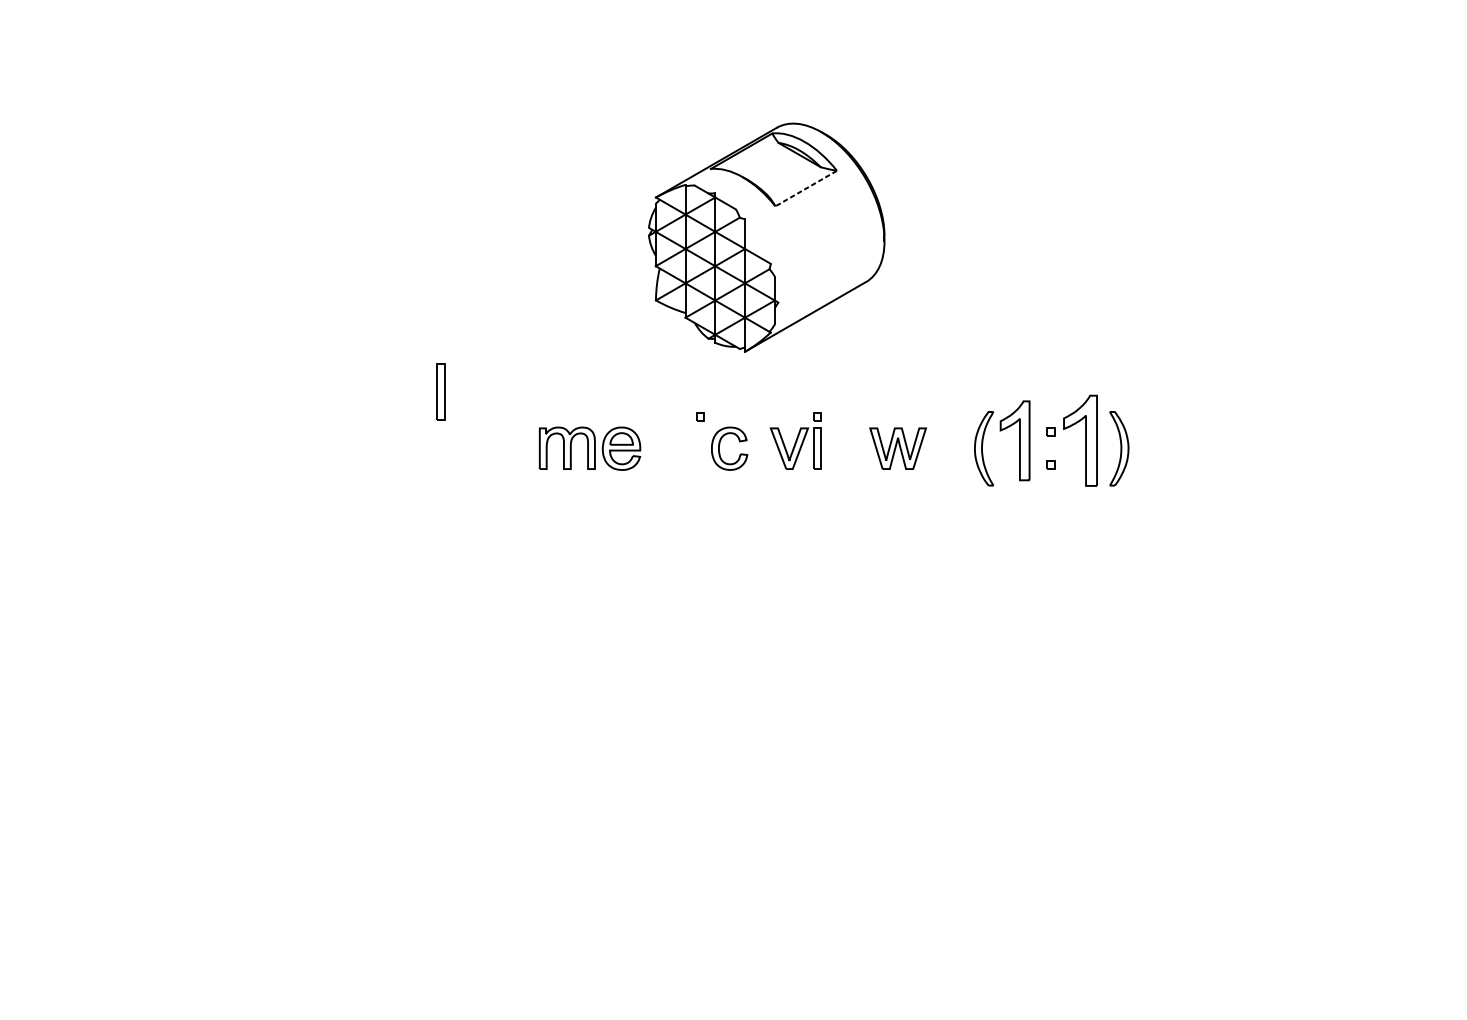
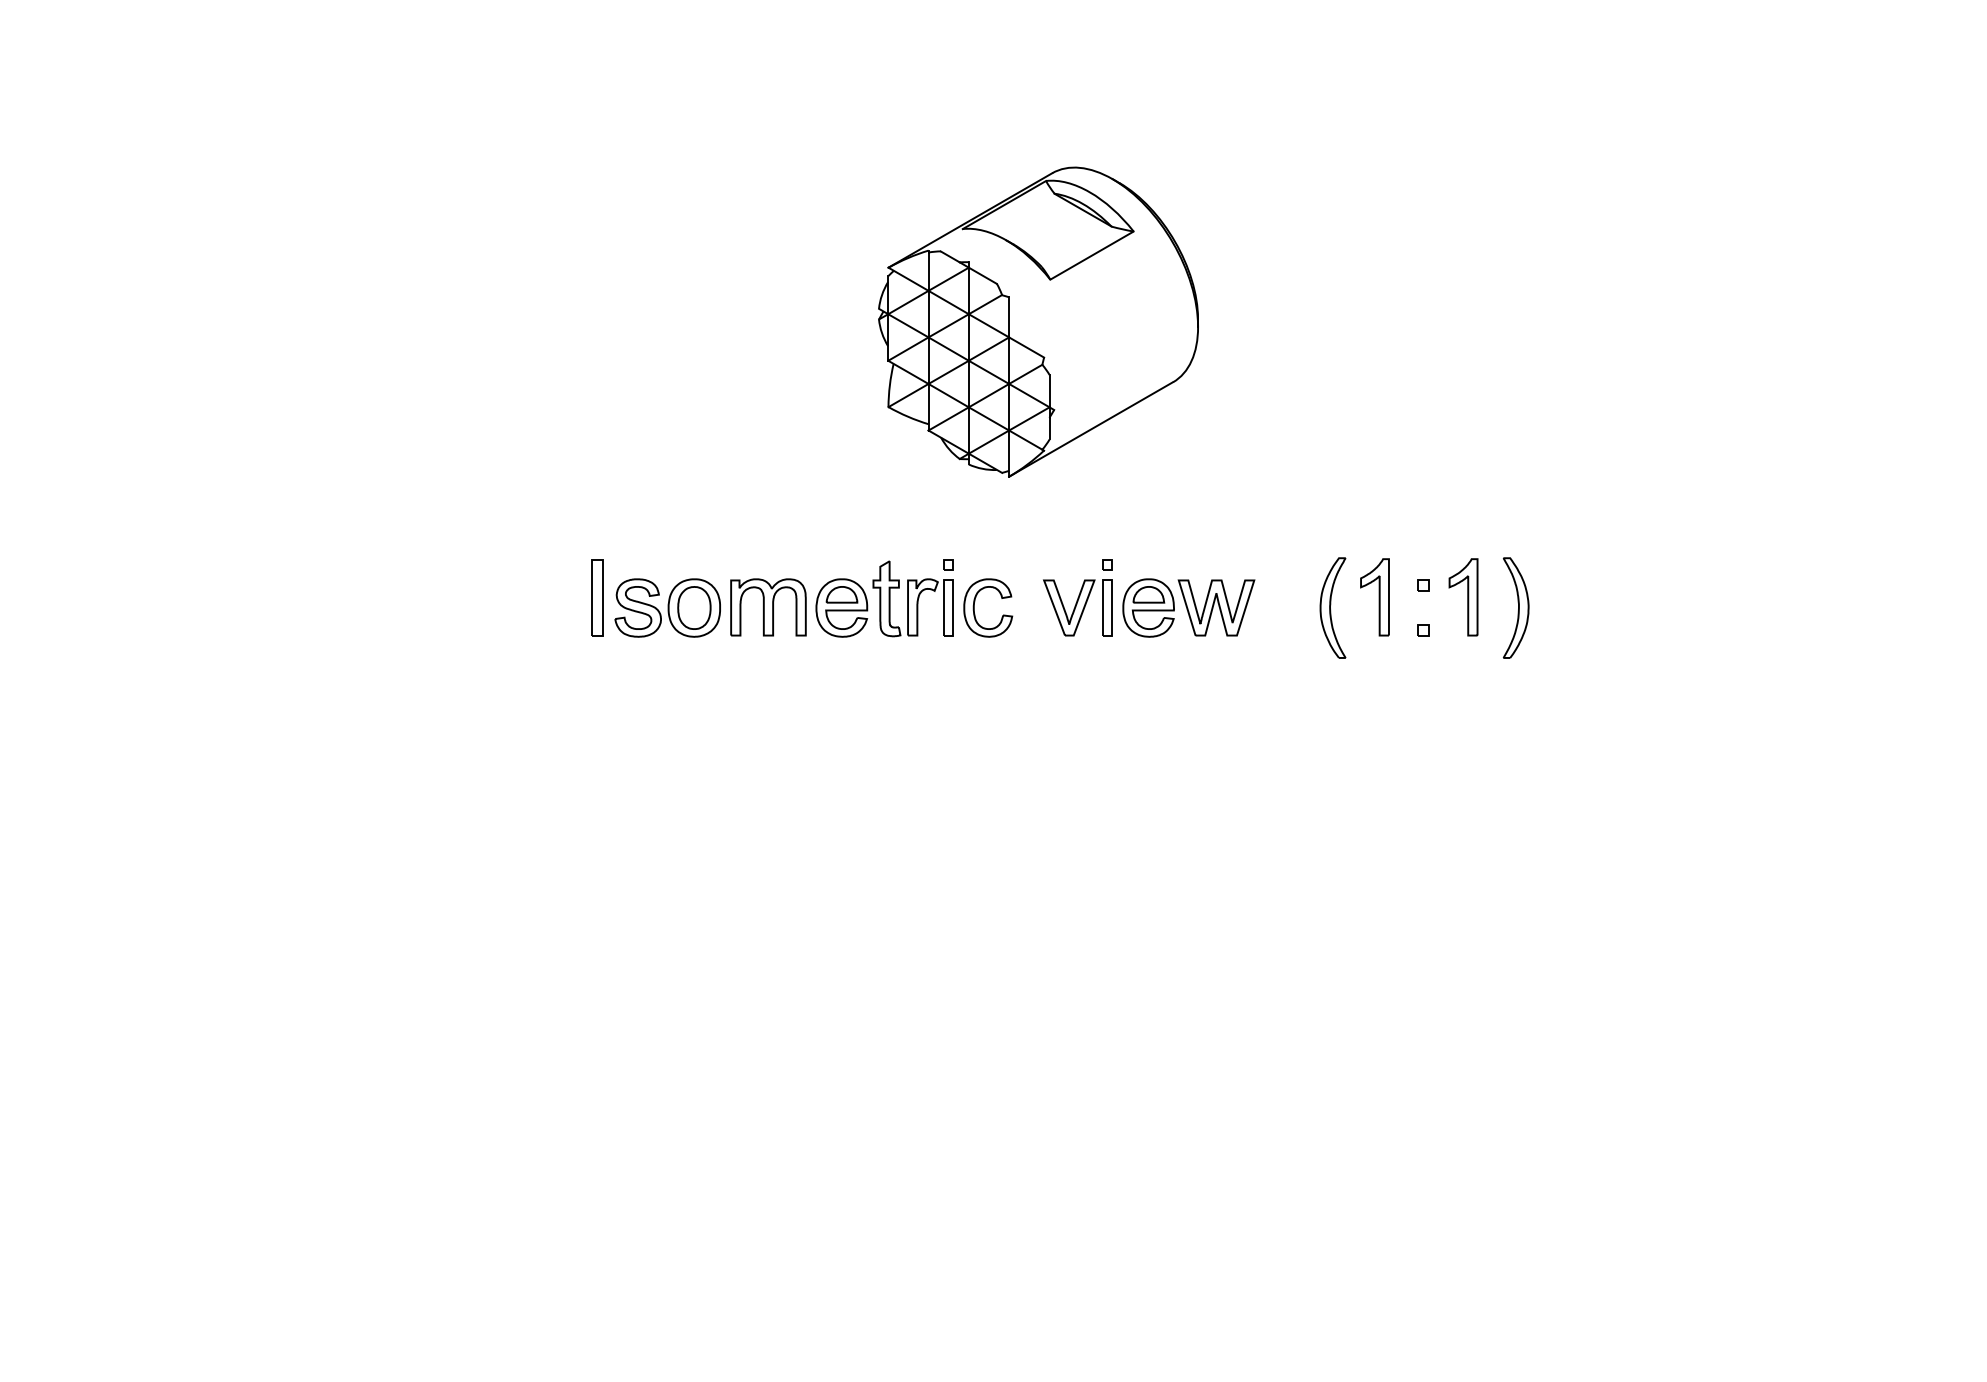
line: (805, 188) -> (1091, 255), dashed -> solid
part: (441, 392) -> (597, 597), moved
part: (1014, 440) -> (1374, 597), size x0.71
part: (1080, 440) -> (1463, 597), size x0.62
part: (673, 441) -> (912, 598), added
part: (492, 448) -> (667, 607), added
part: (847, 448) -> (1148, 607), added

